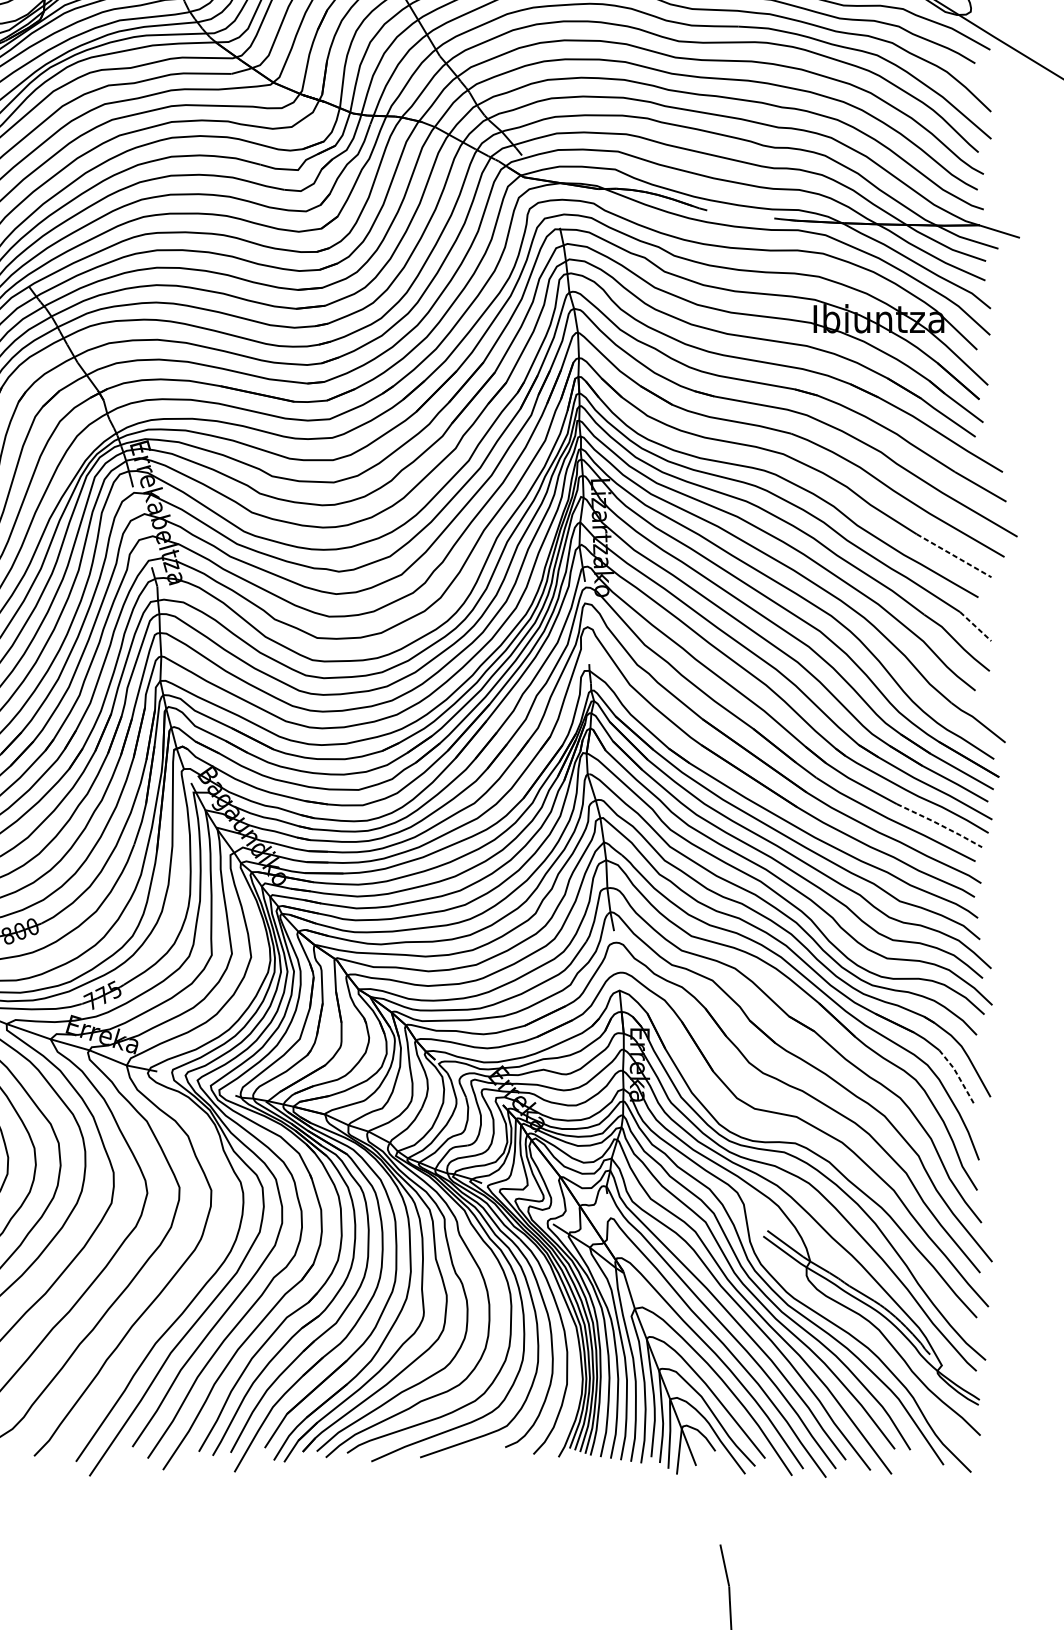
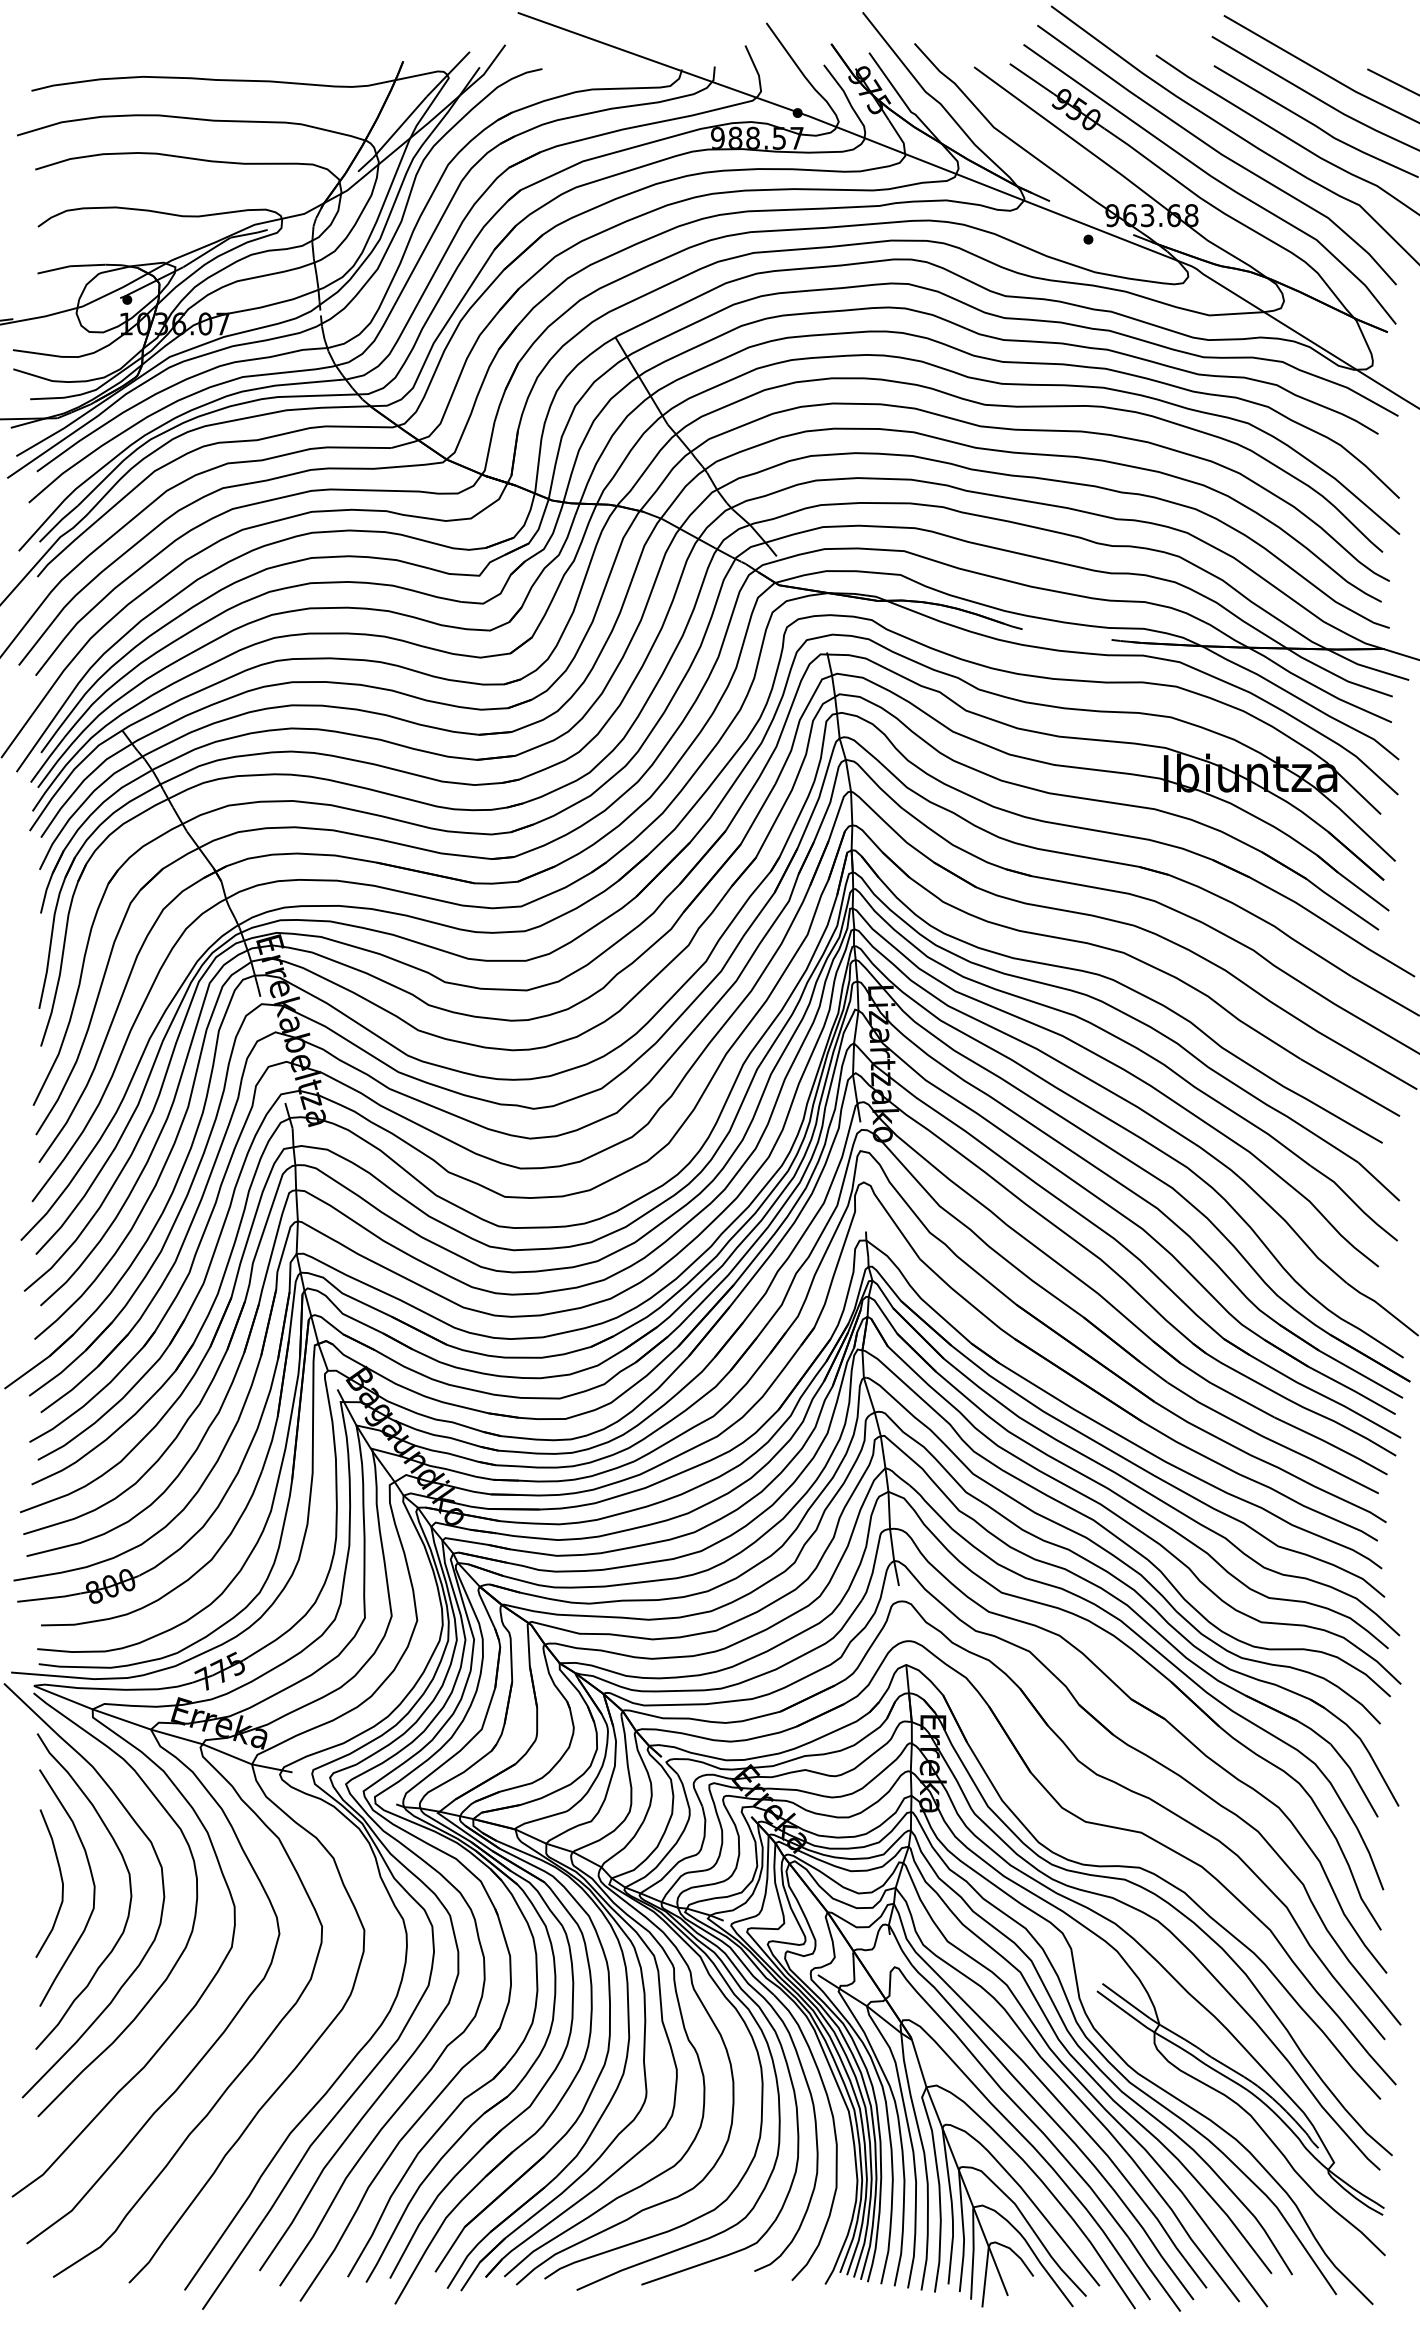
line: (954, 555) -> (1350, 1087), dashed -> solid
line: (976, 627) -> (1379, 1182), dashed -> solid
line: (940, 825) -> (1332, 1445), dashed -> solid
line: (958, 1076) -> (1356, 1779), dashed -> solid

